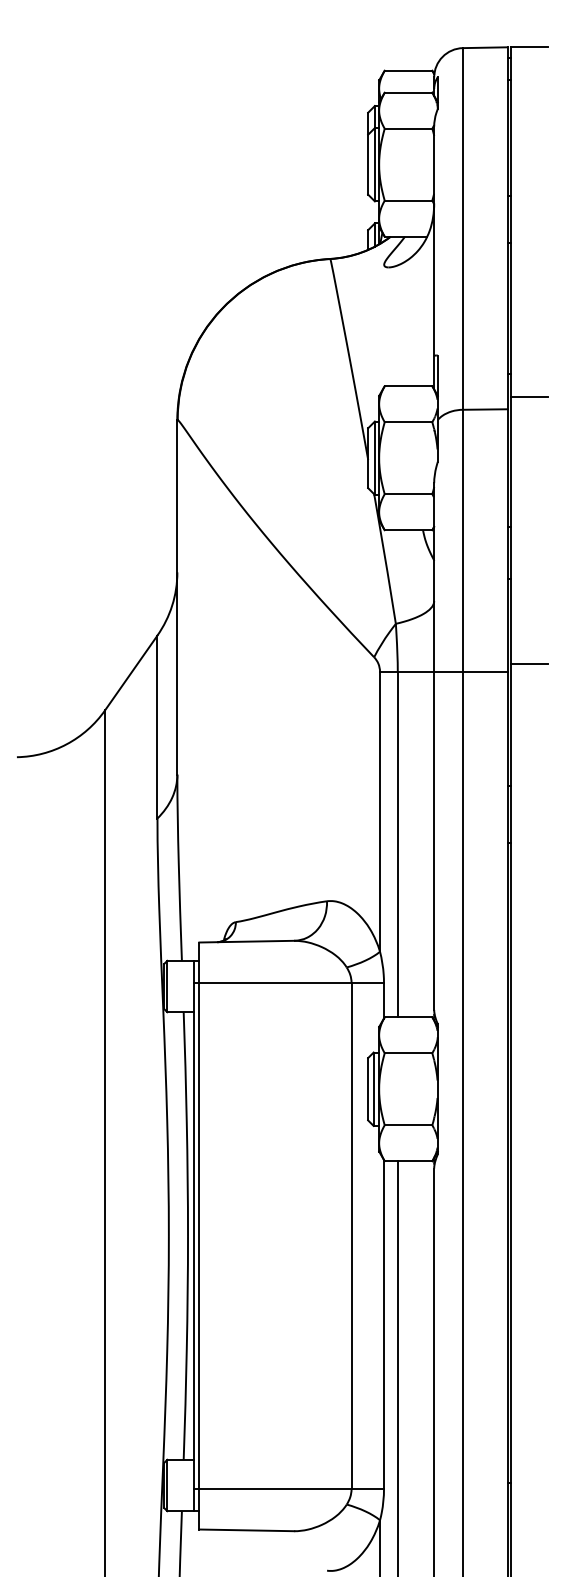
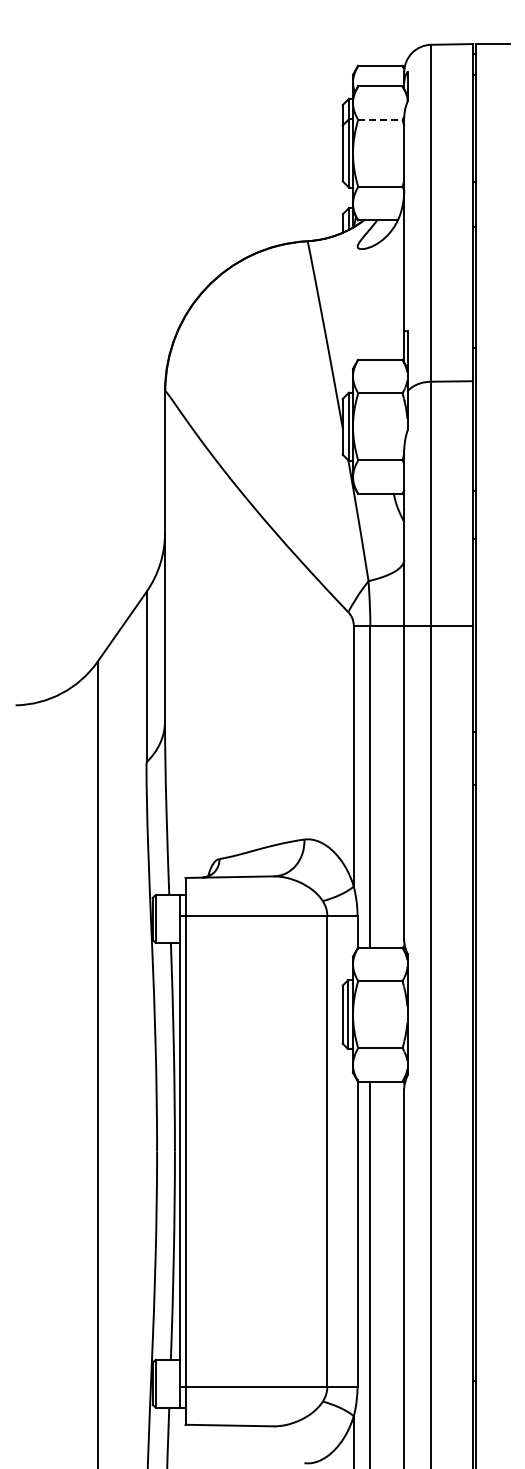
line: (408, 128) -> (380, 119), solid -> dashed
line: (529, 396) -> (493, 369), removed
line: (529, 663) -> (493, 618), removed

